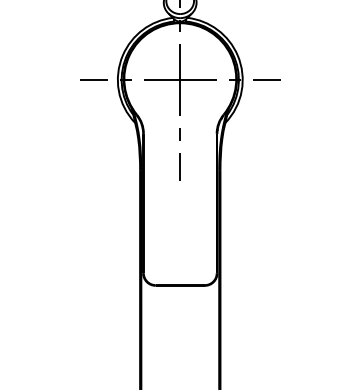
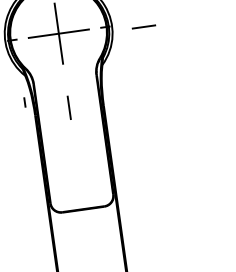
line: (266, 79) -> (143, 26), moved
line: (179, 134) -> (24, 102), moved

